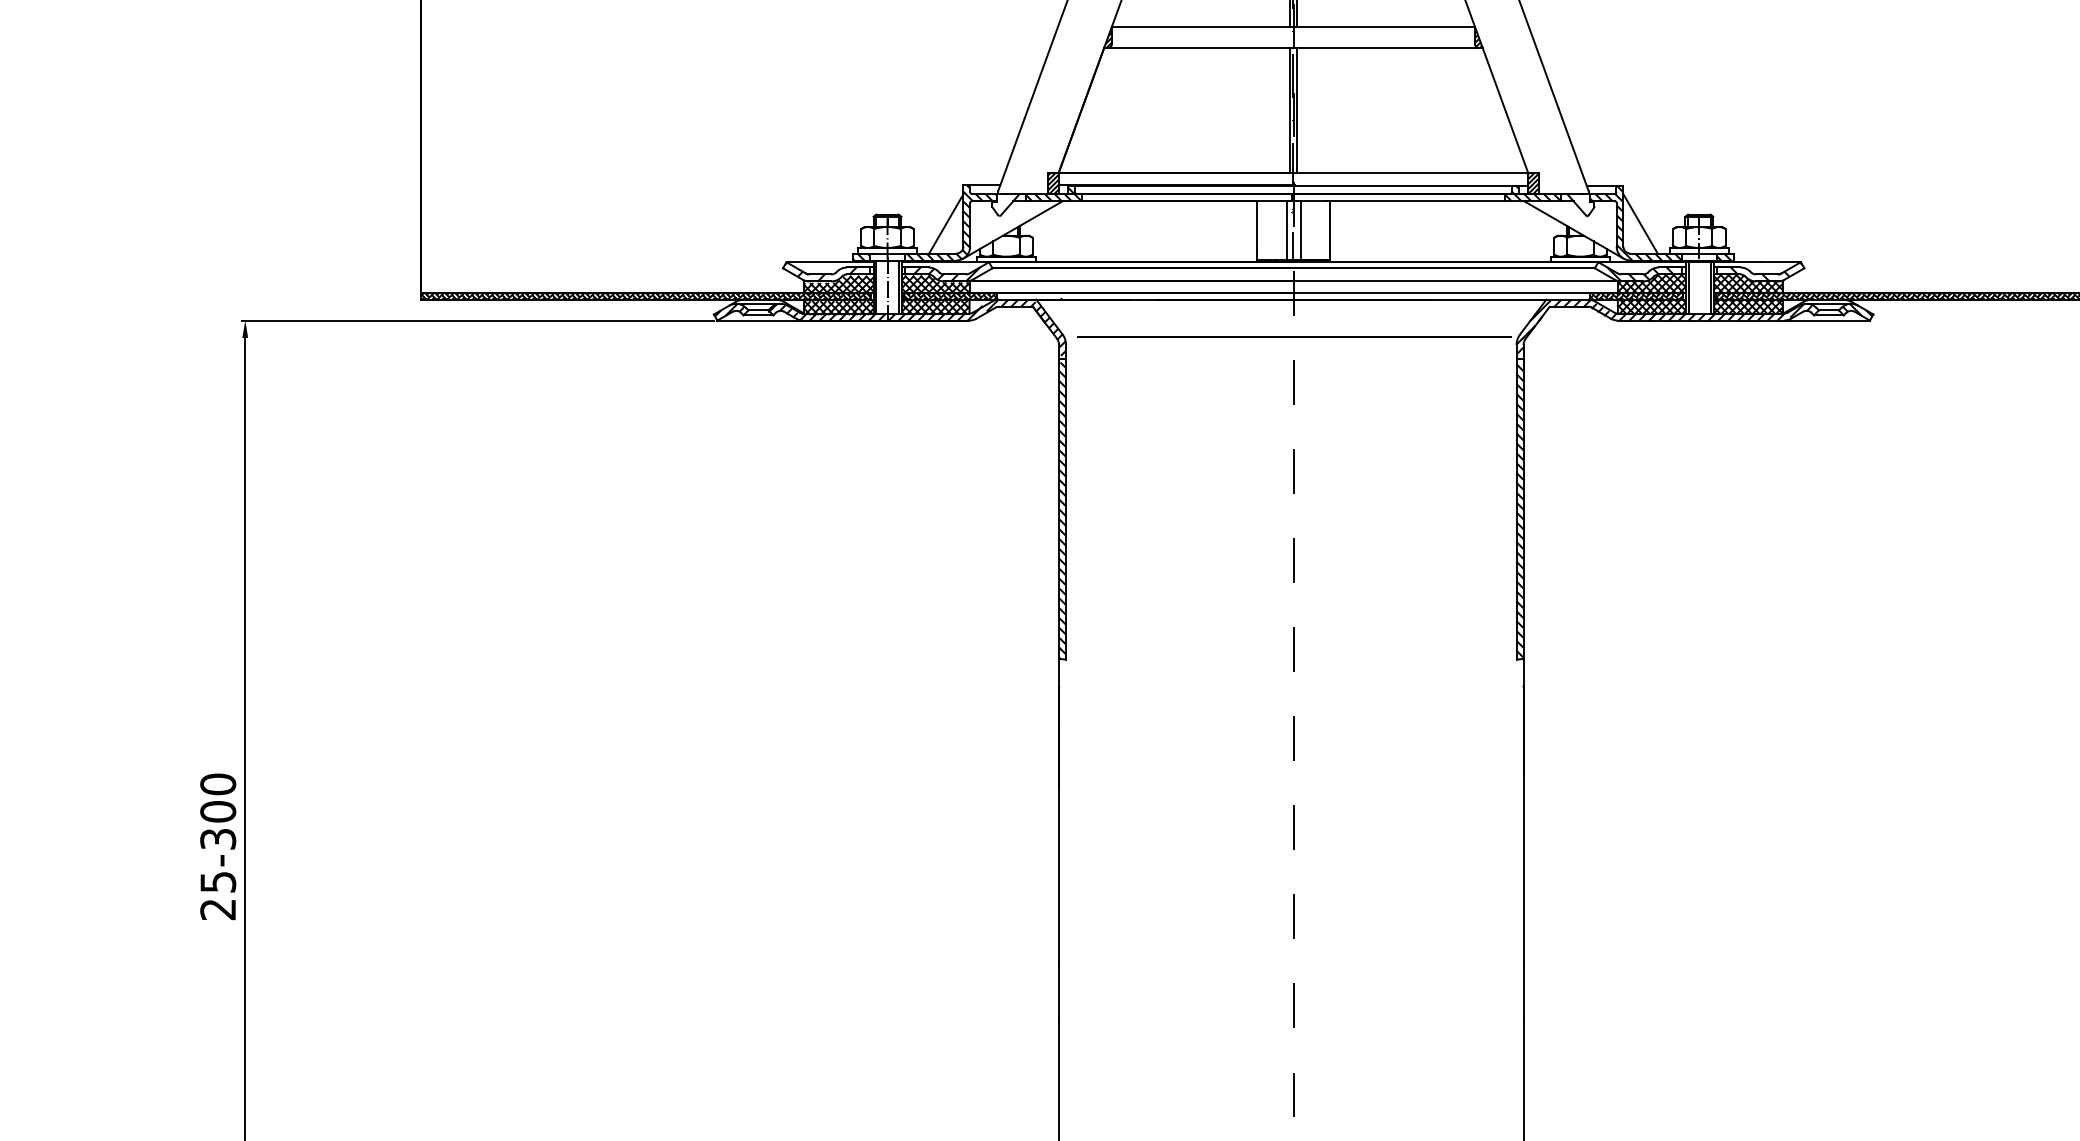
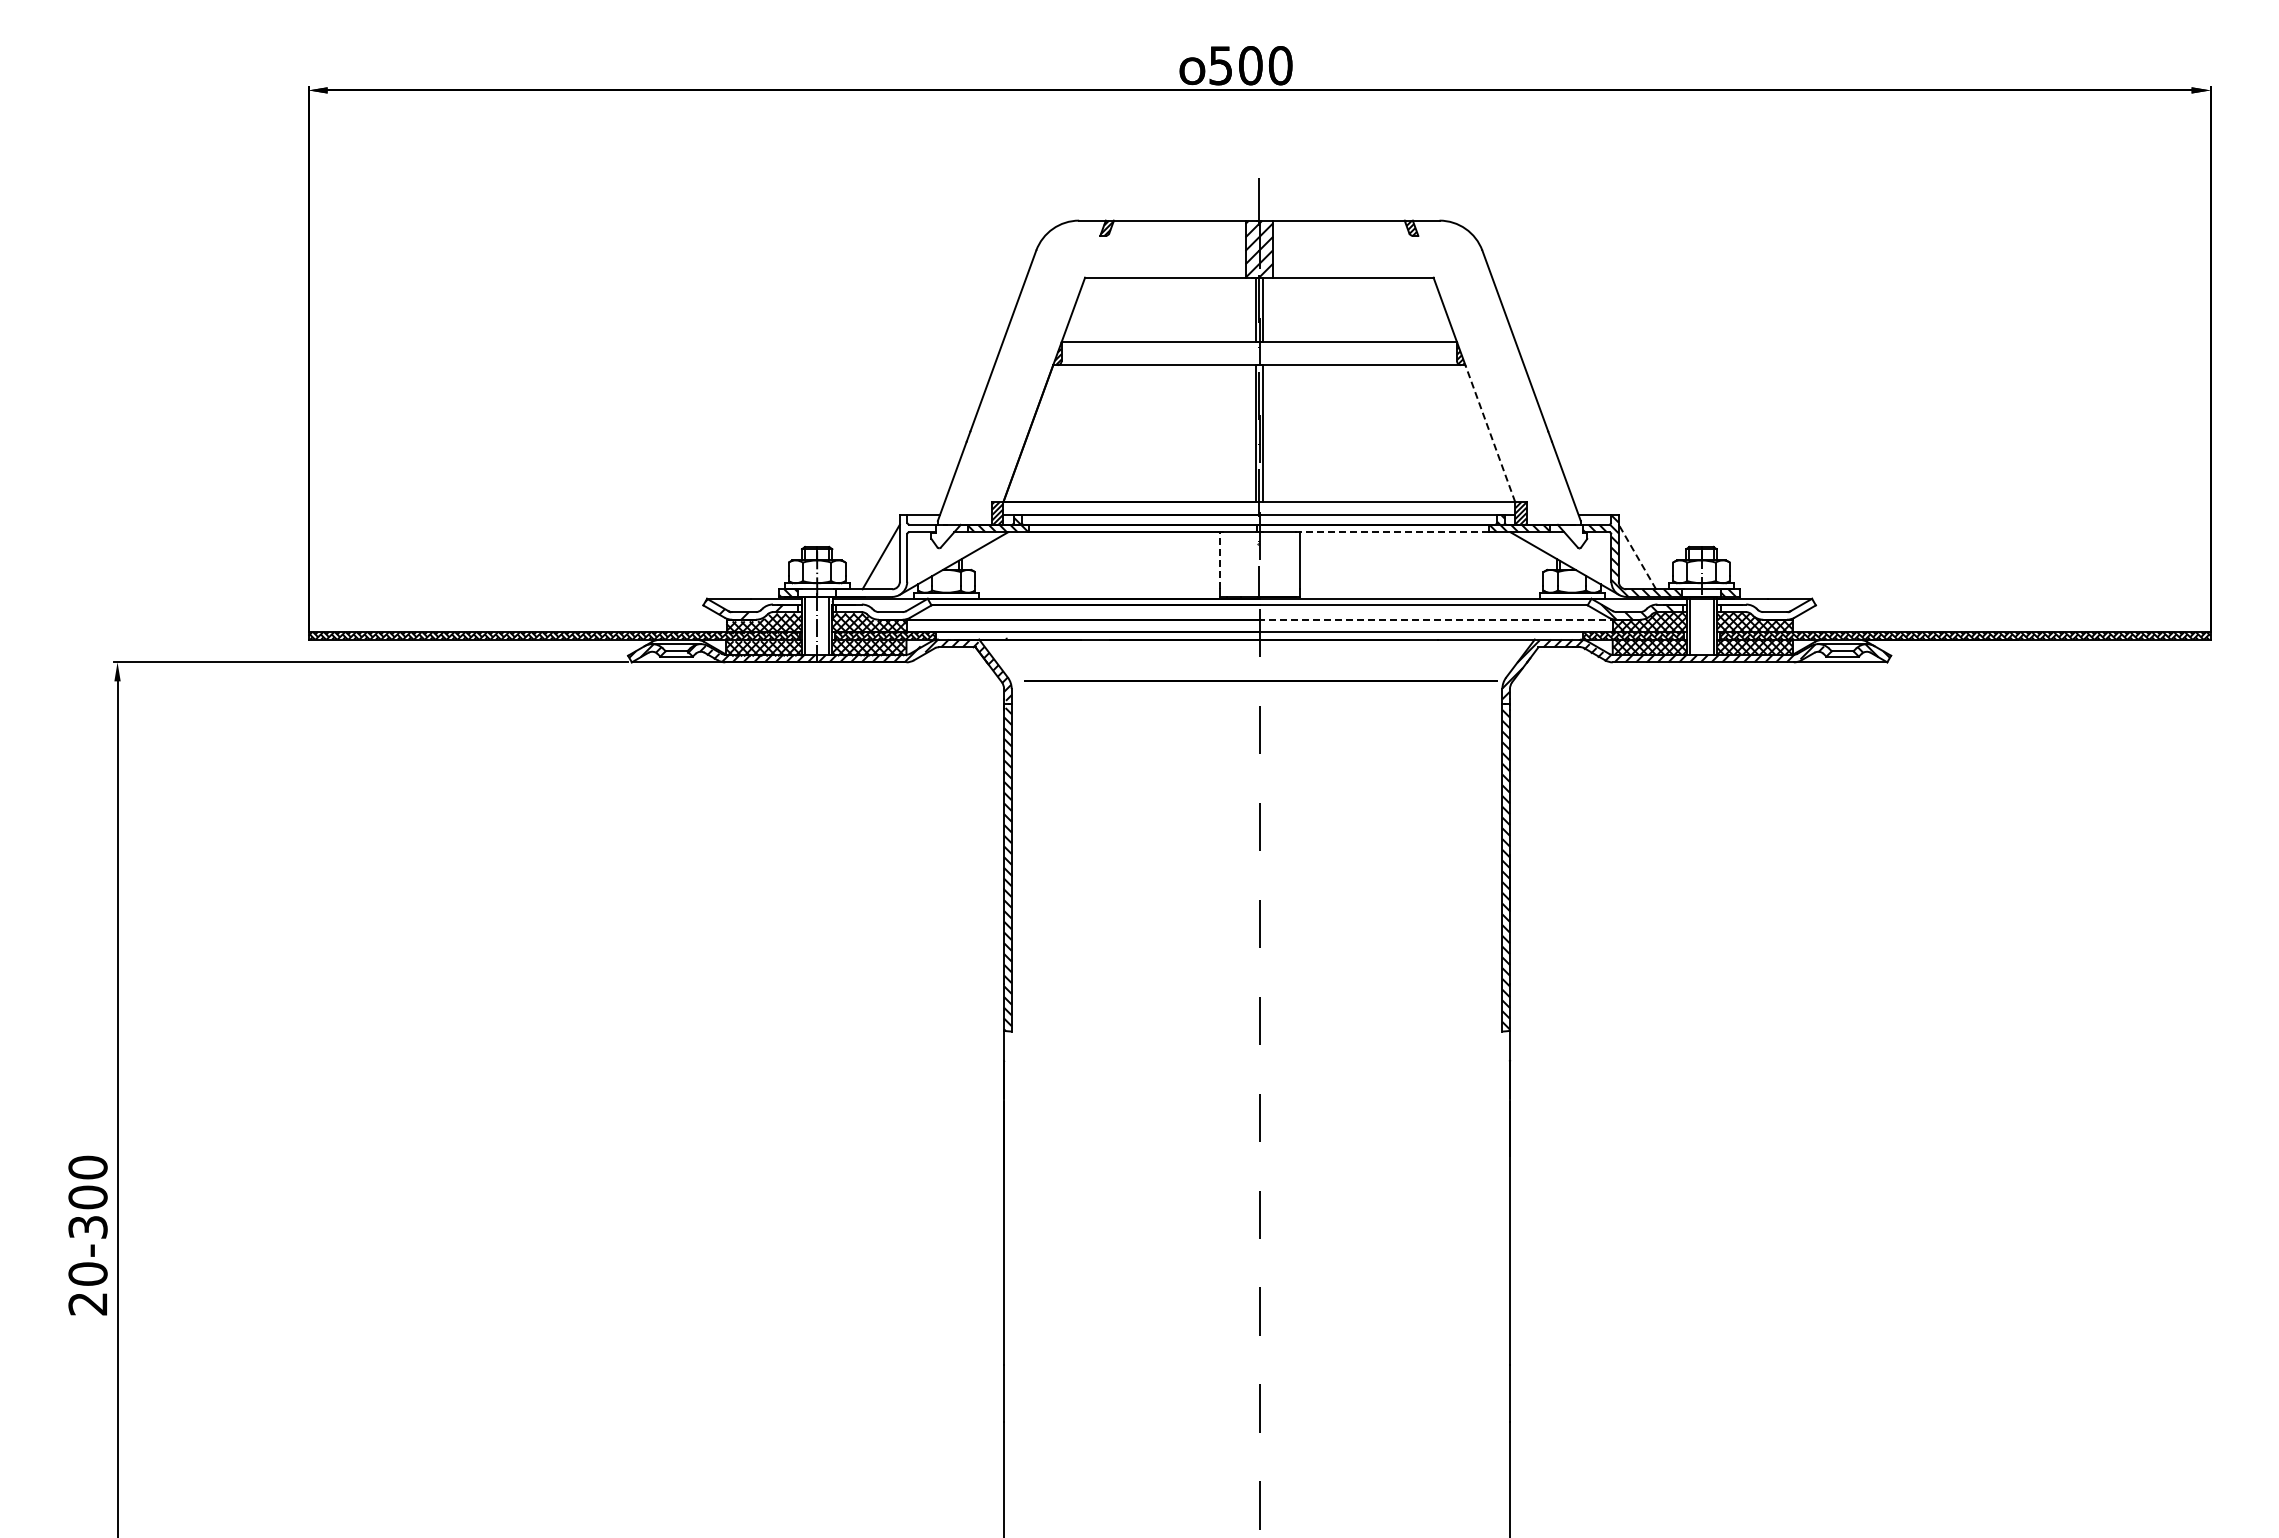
line: (1505, 110) -> (1490, 433), solid -> dashed
line: (1415, 201) -> (1392, 532), solid -> dashed
hatch: (952, 222) -> (887, 555), removed
line: (1640, 223) -> (1637, 556), solid -> dashed
line: (1256, 227) -> (1219, 560), solid -> dashed
line: (1286, 230) -> (1251, 564), removed
line: (1300, 230) -> (1267, 564), removed
hatch: (1766, 272) -> (1774, 609), removed
hatch: (942, 273) -> (876, 611), removed
line: (1457, 281) -> (1437, 619), solid -> dashed
text: (217, 881) -> (87, 1273), 25-300 -> 20-300

